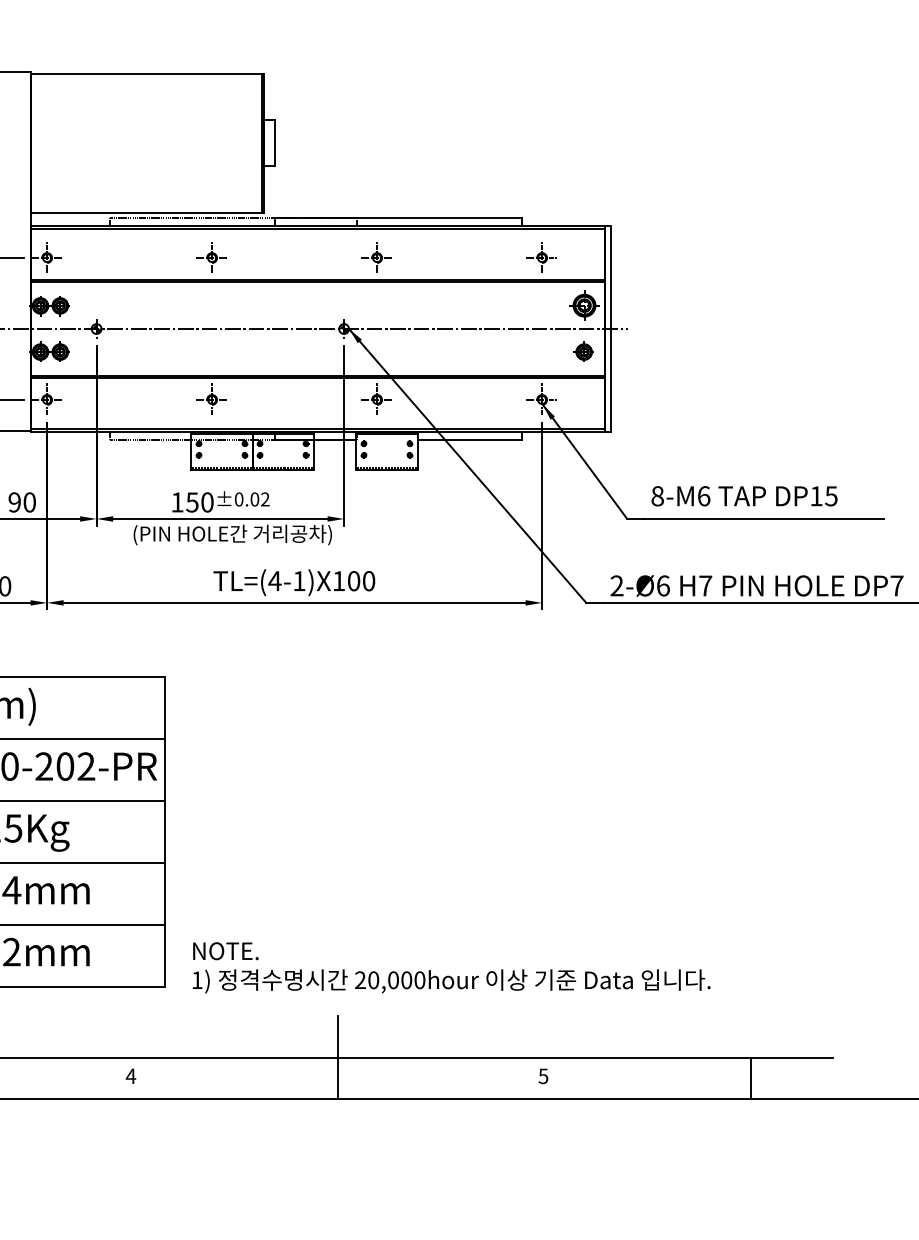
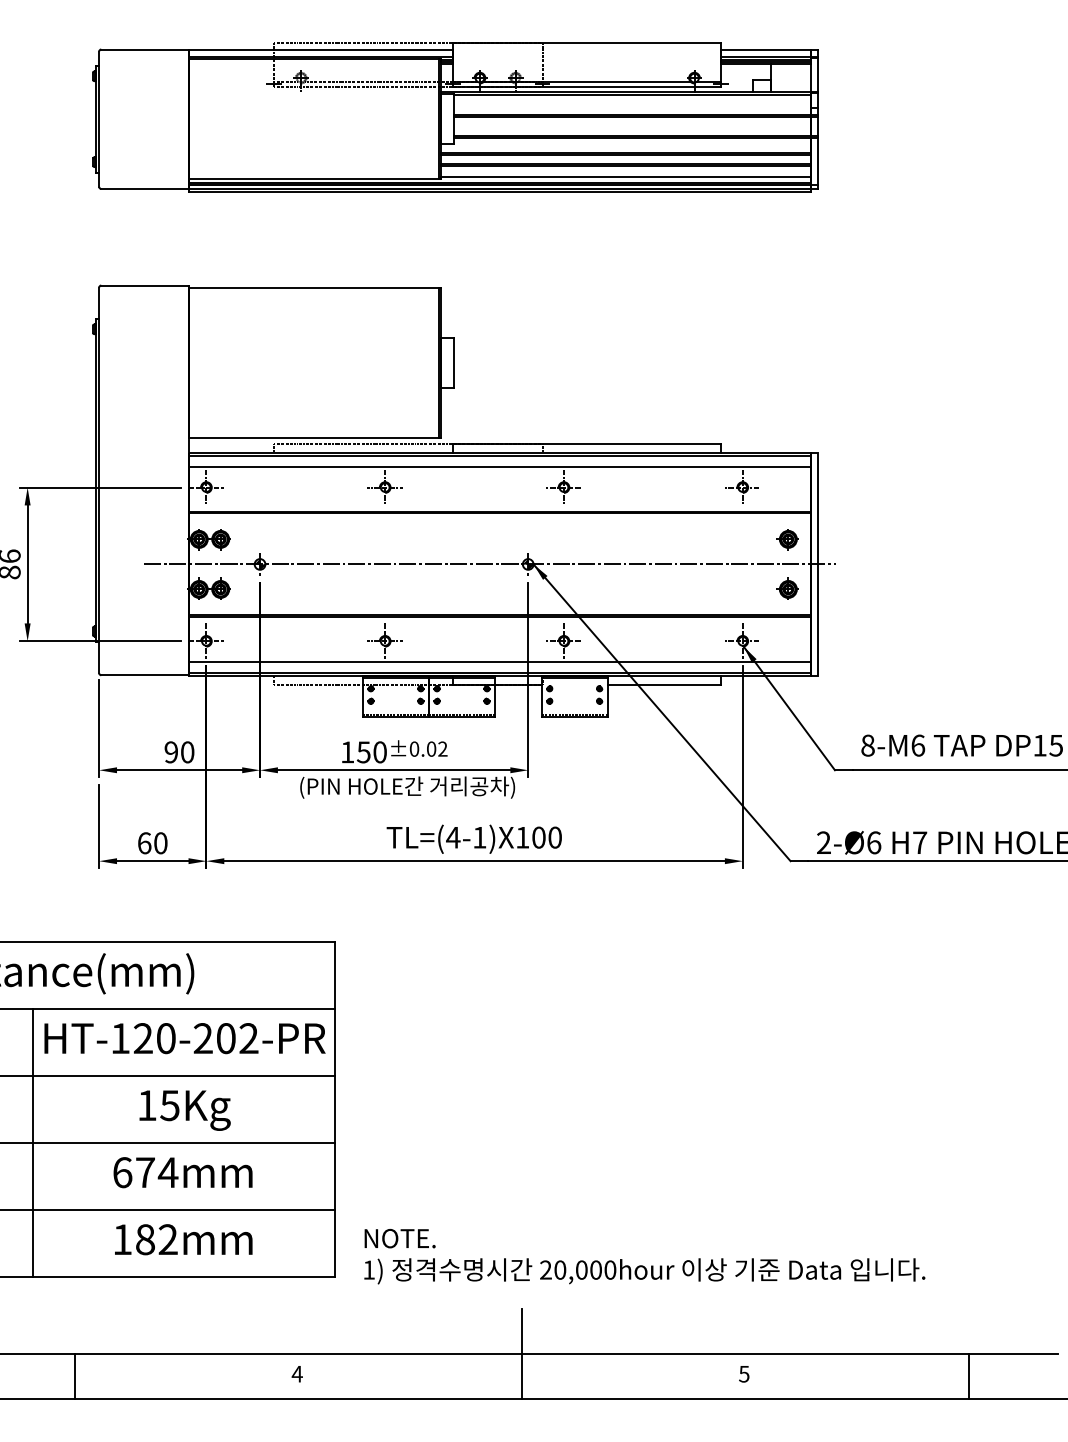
line: (317, 239) -> (499, 467), added
part: (583, 306) -> (787, 539), size x0.71
line: (317, 418) -> (499, 661), added

